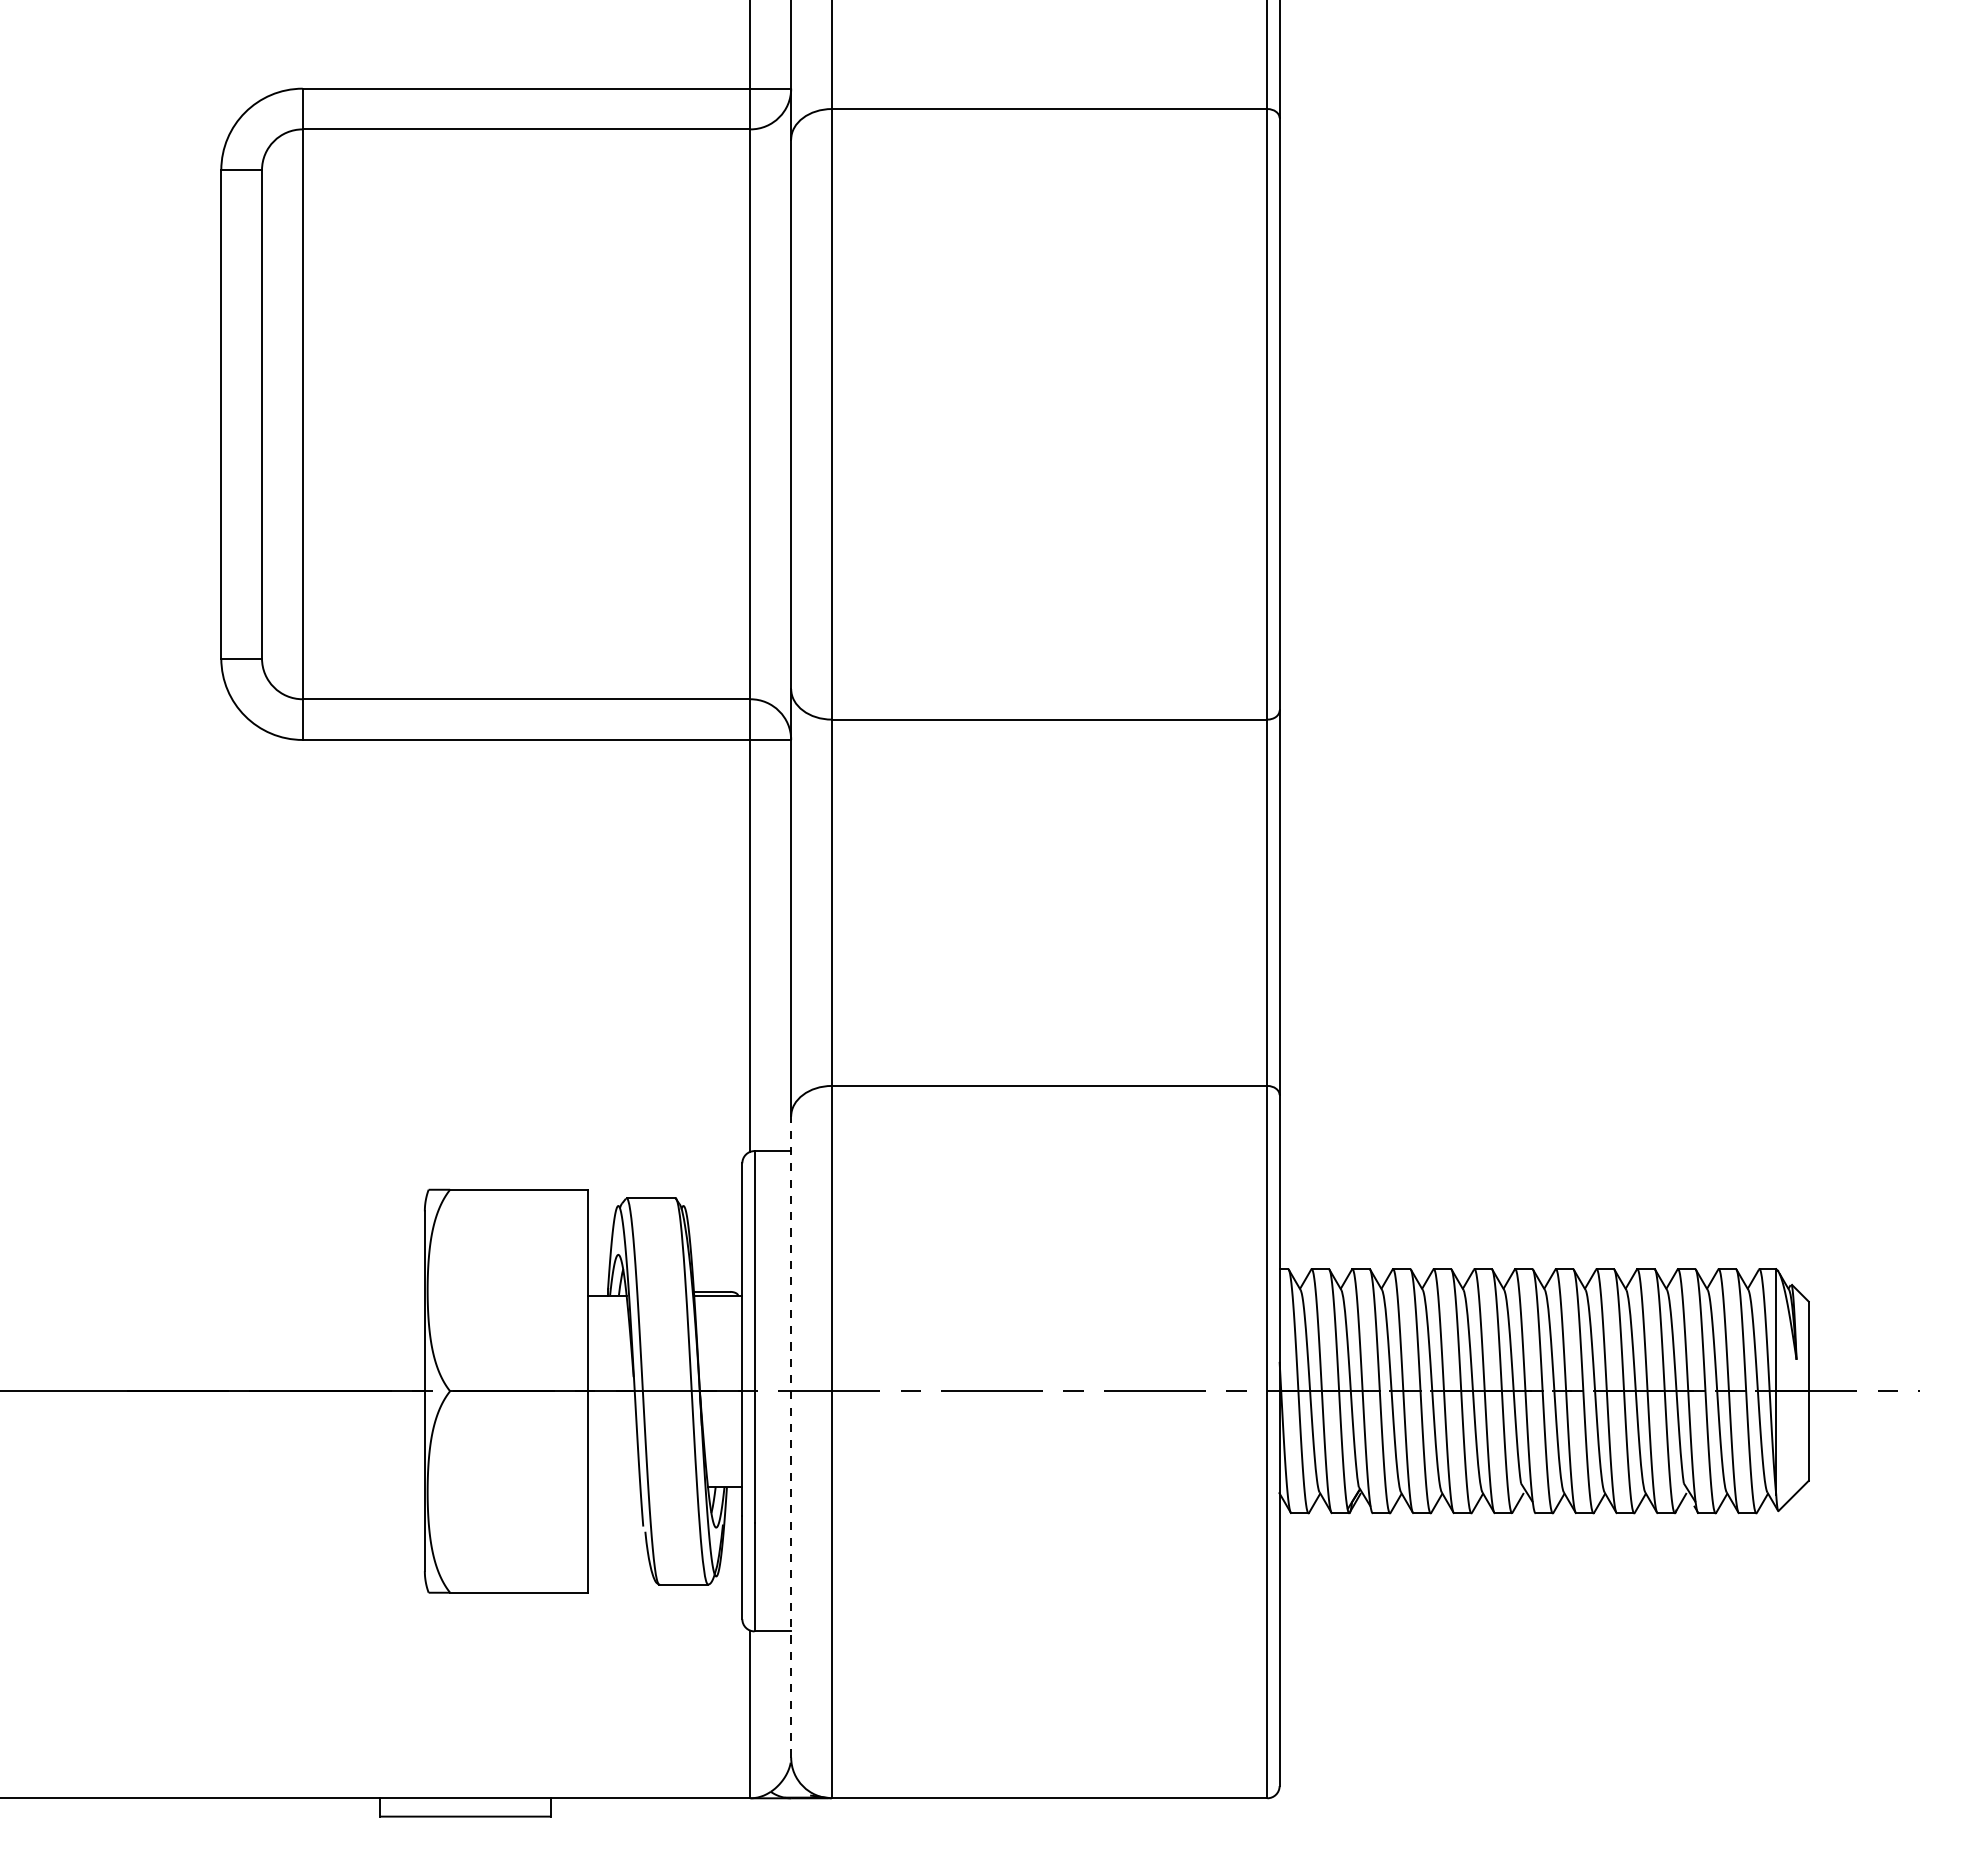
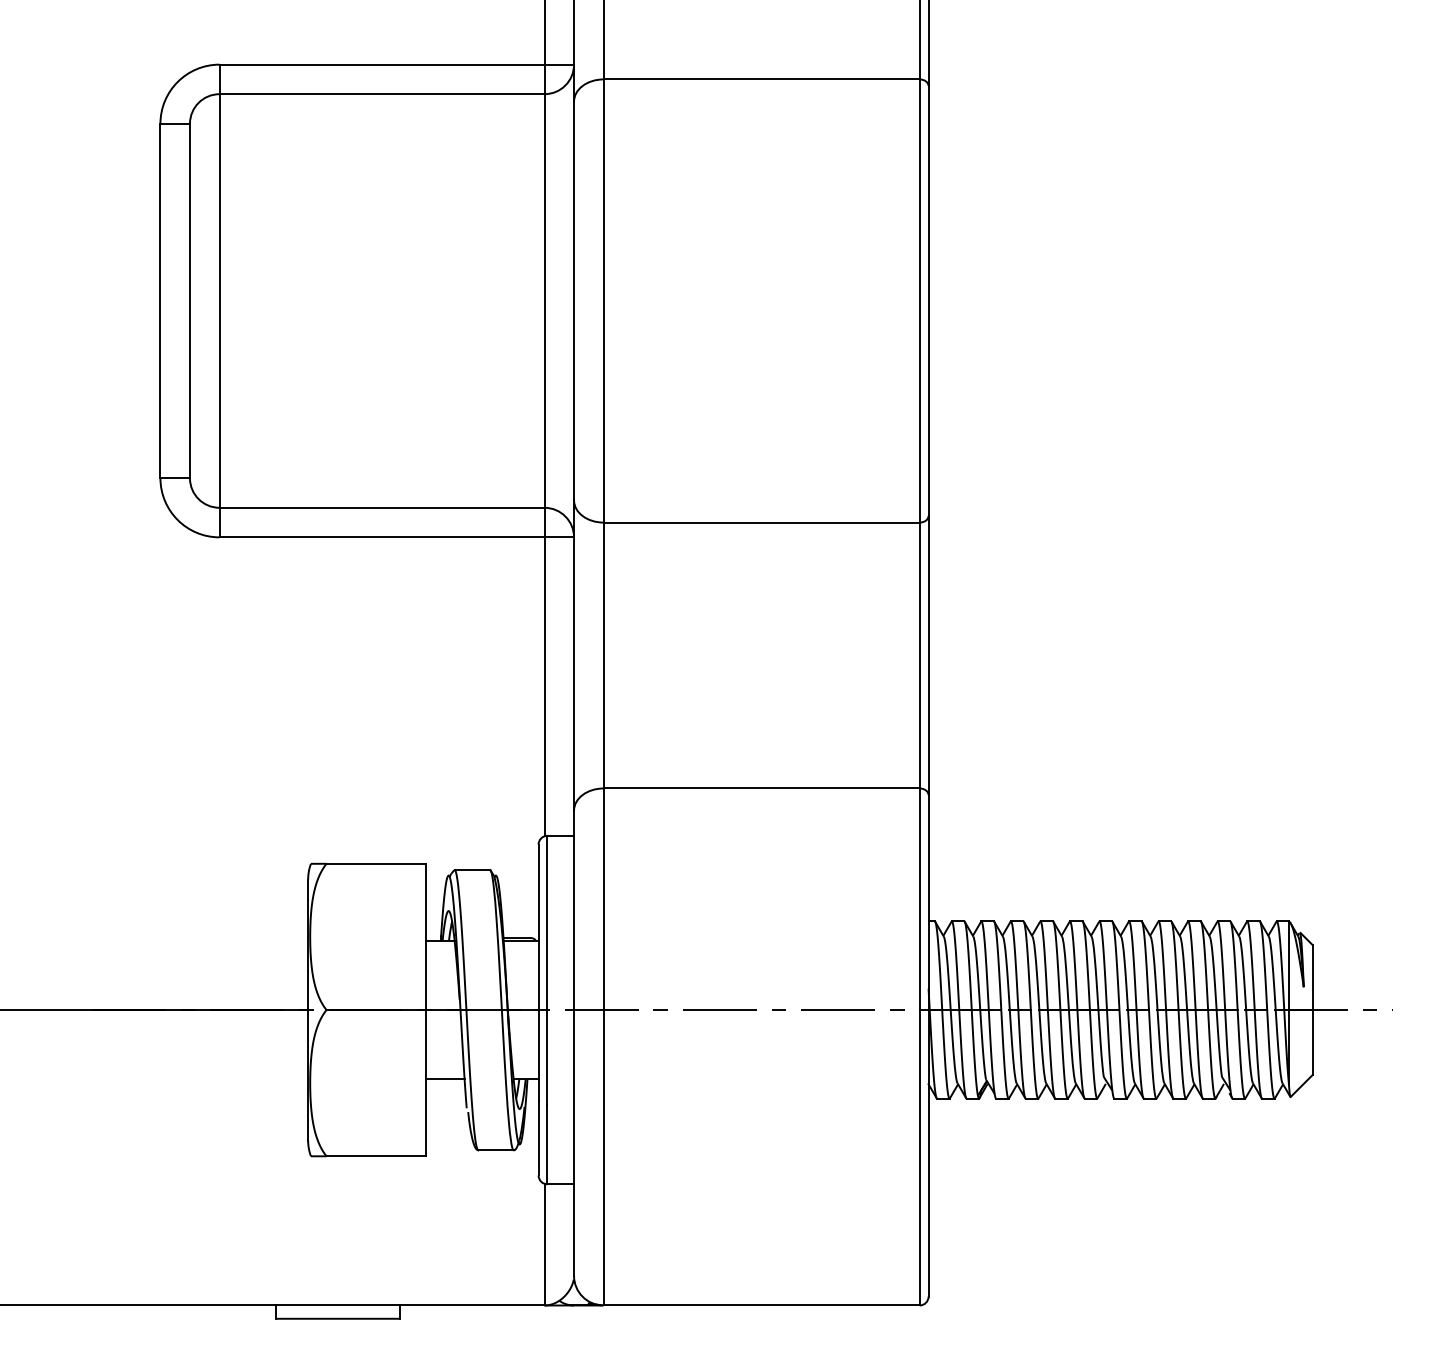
line: (791, 1437) -> (574, 1043), dashed -> solid
line: (613, 1486) -> (445, 1079), added

